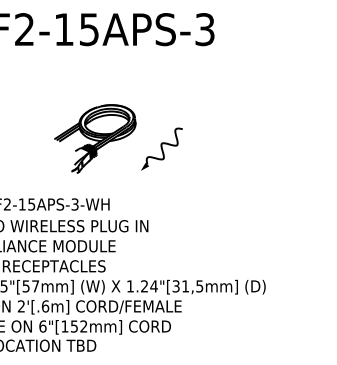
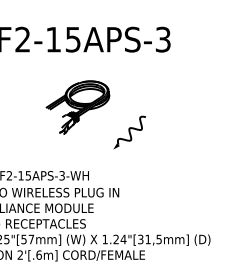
part: (95, 138) -> (78, 107), moved

